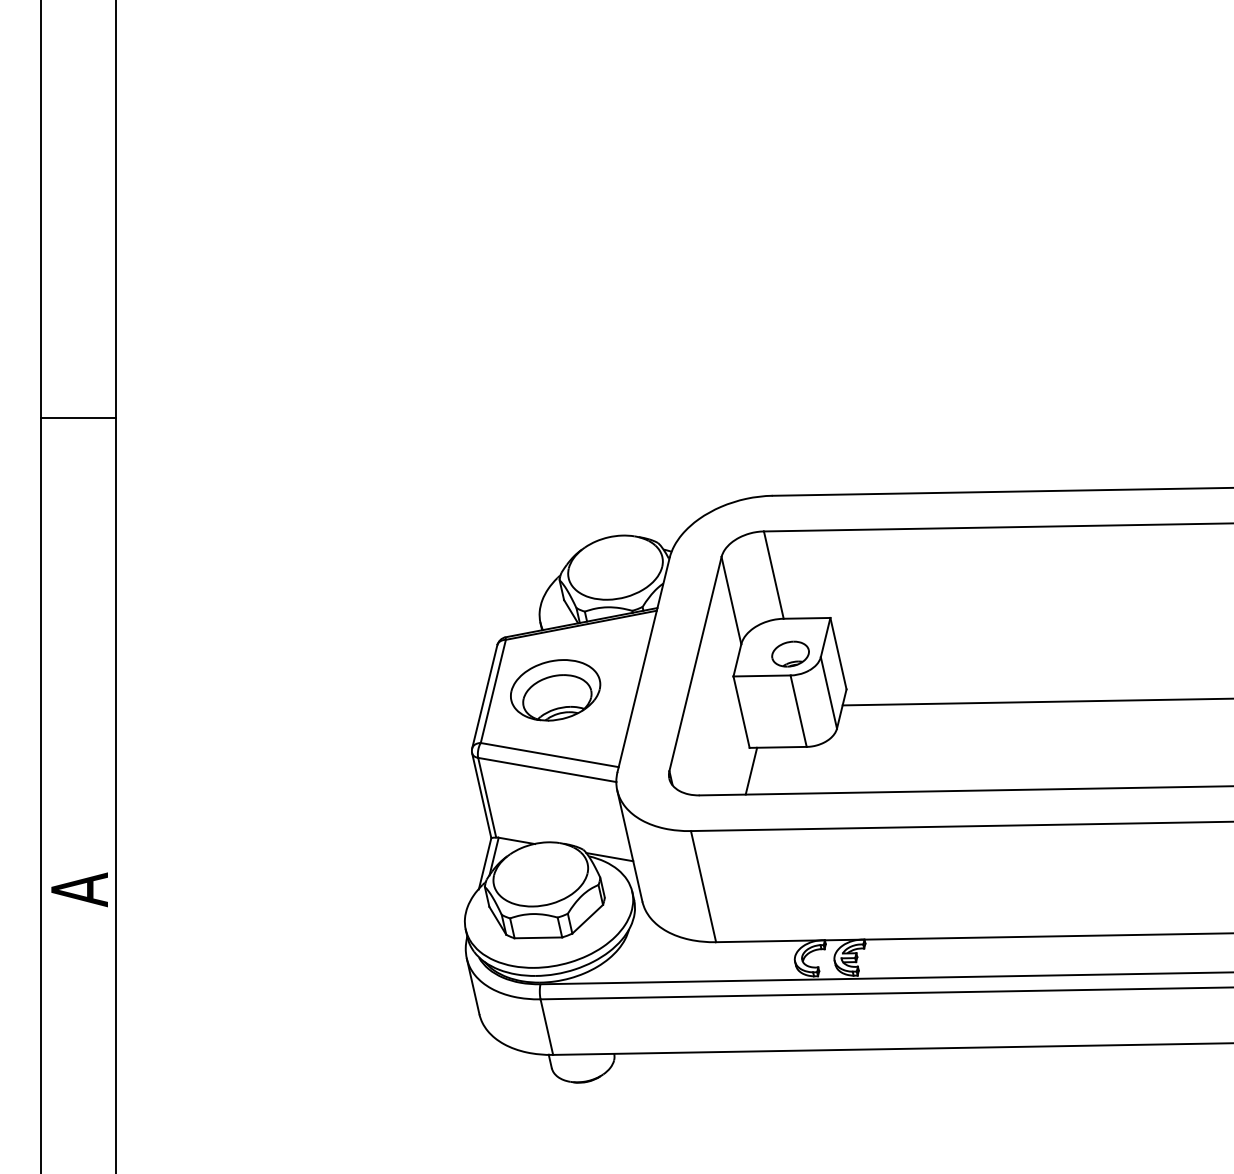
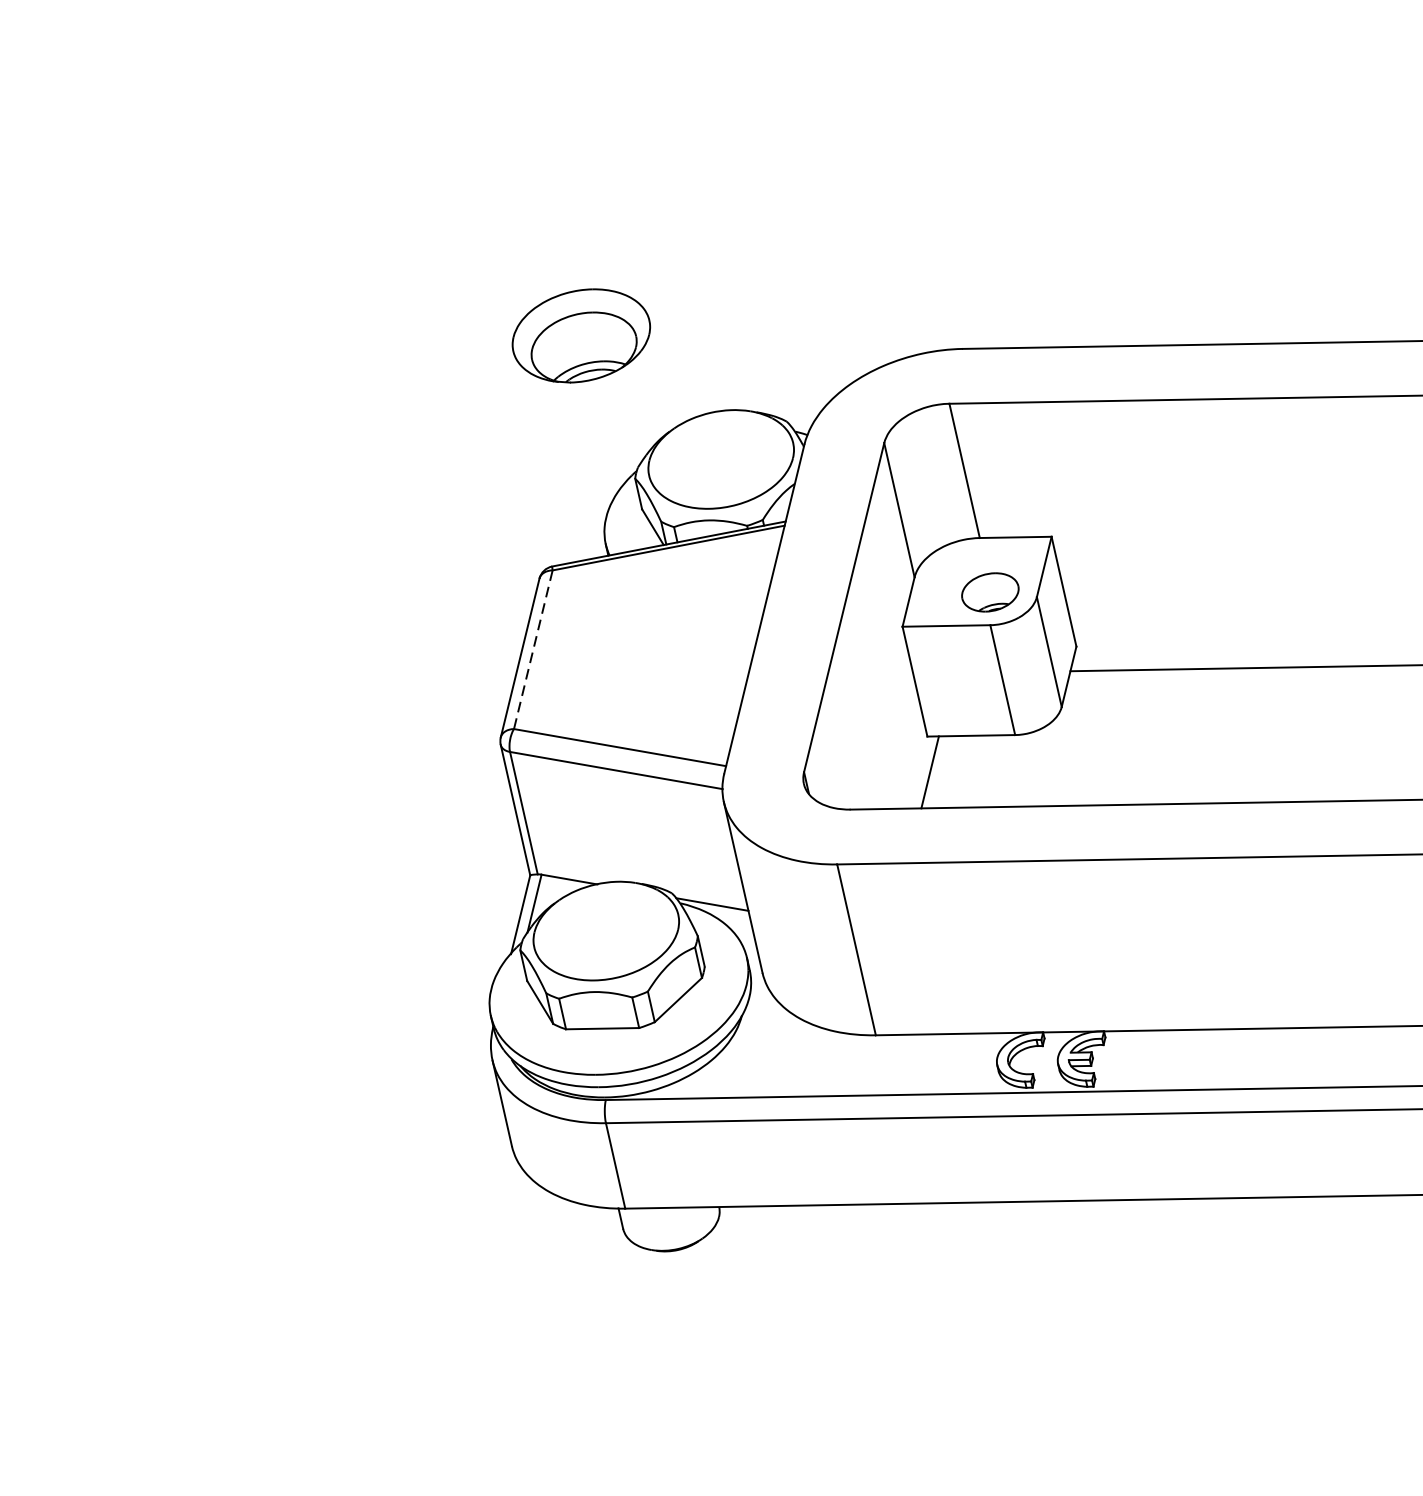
part: (555, 690) -> (581, 336), moved
line: (493, 691) -> (533, 649), solid -> dashed

